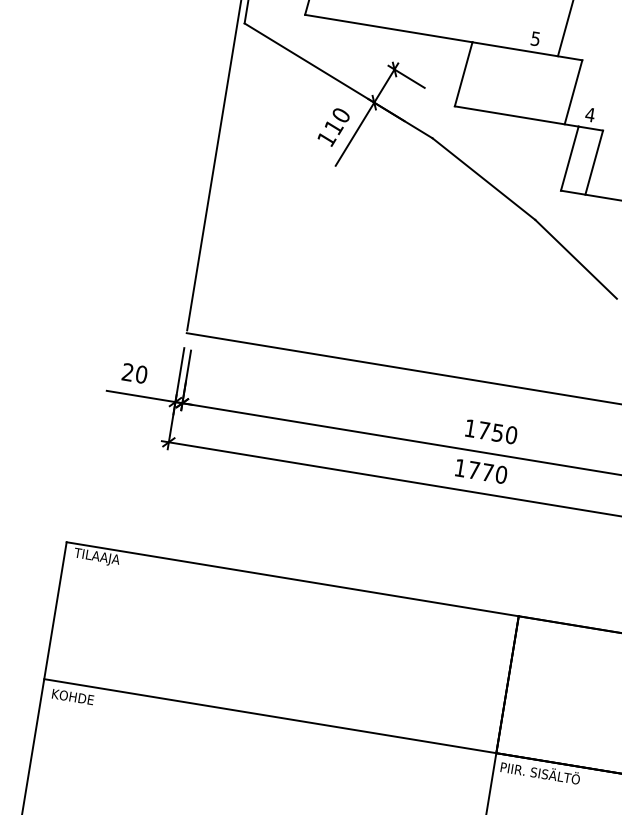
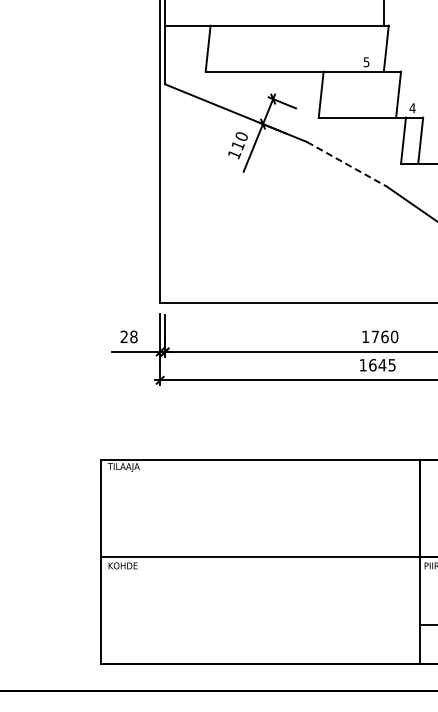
line: (483, 179) -> (346, 164), solid -> dashed
text: (141, 373) -> (133, 336), 20 -> 28
text: (497, 432) -> (384, 336), 1750 -> 1760
text: (487, 472) -> (382, 365), 1770 -> 1645

